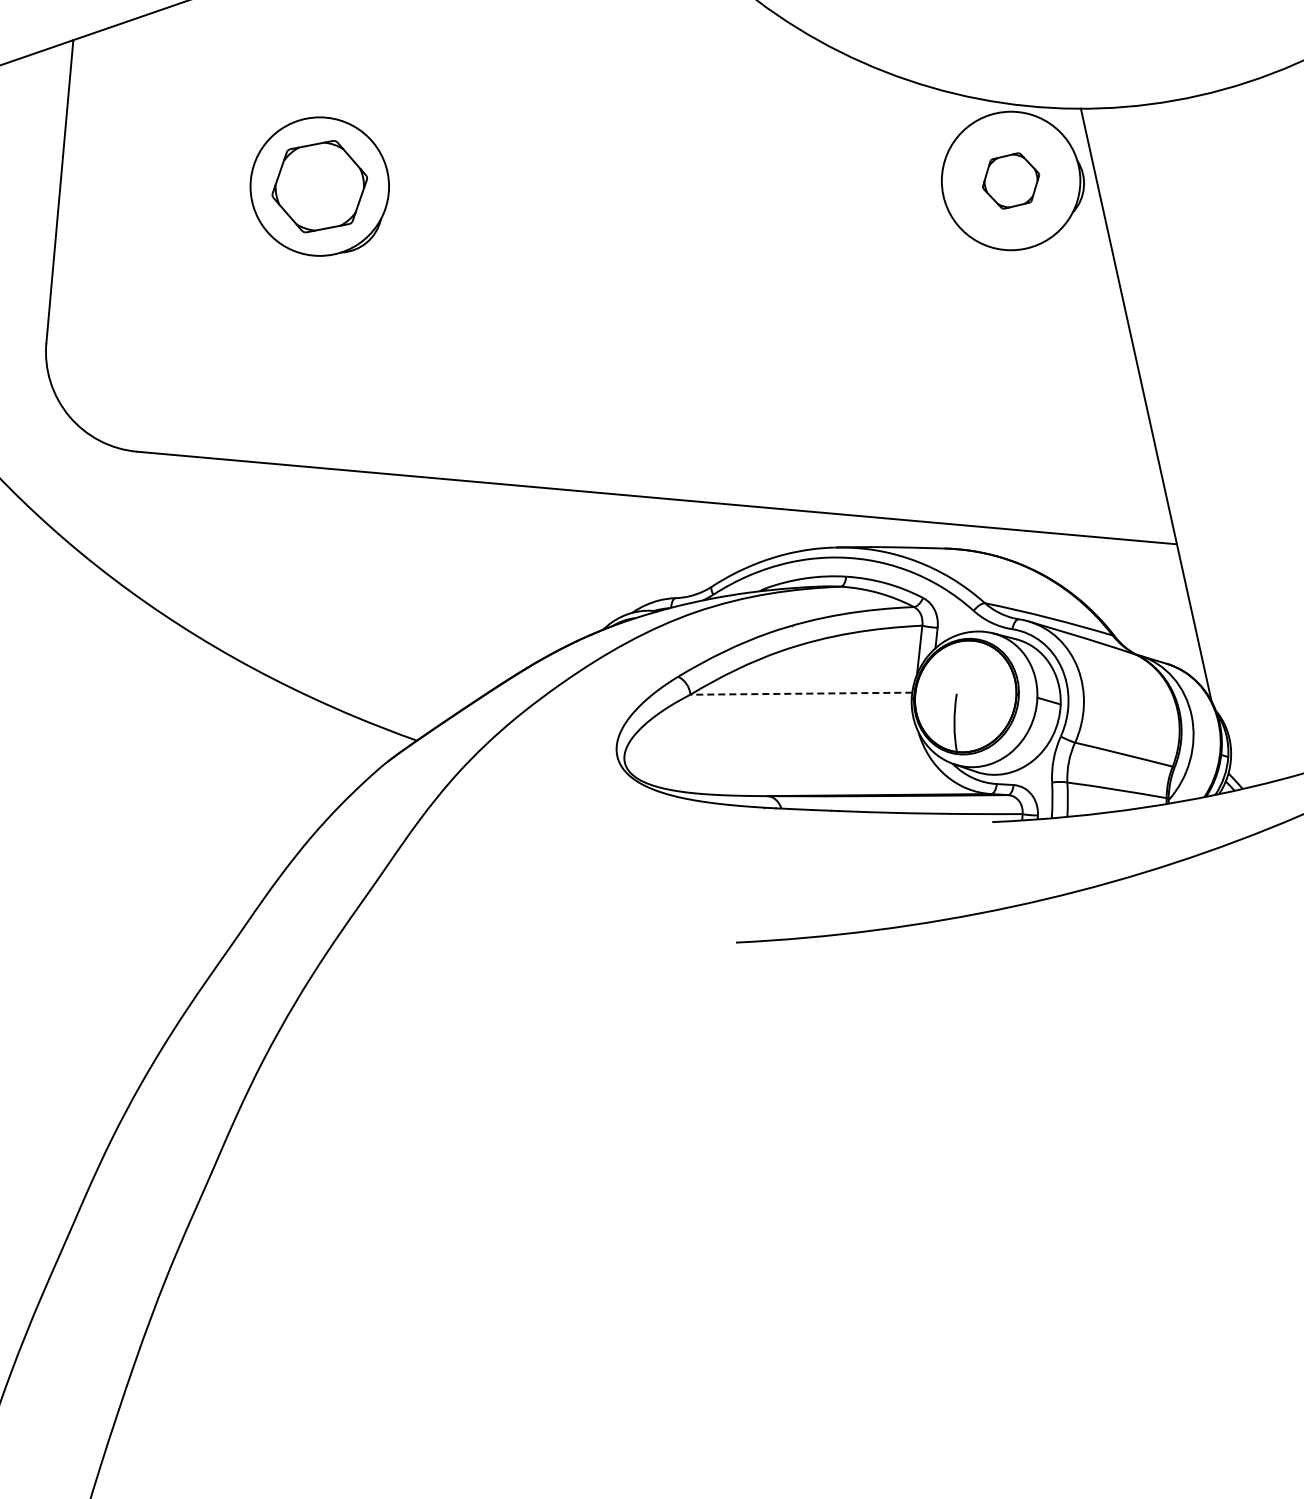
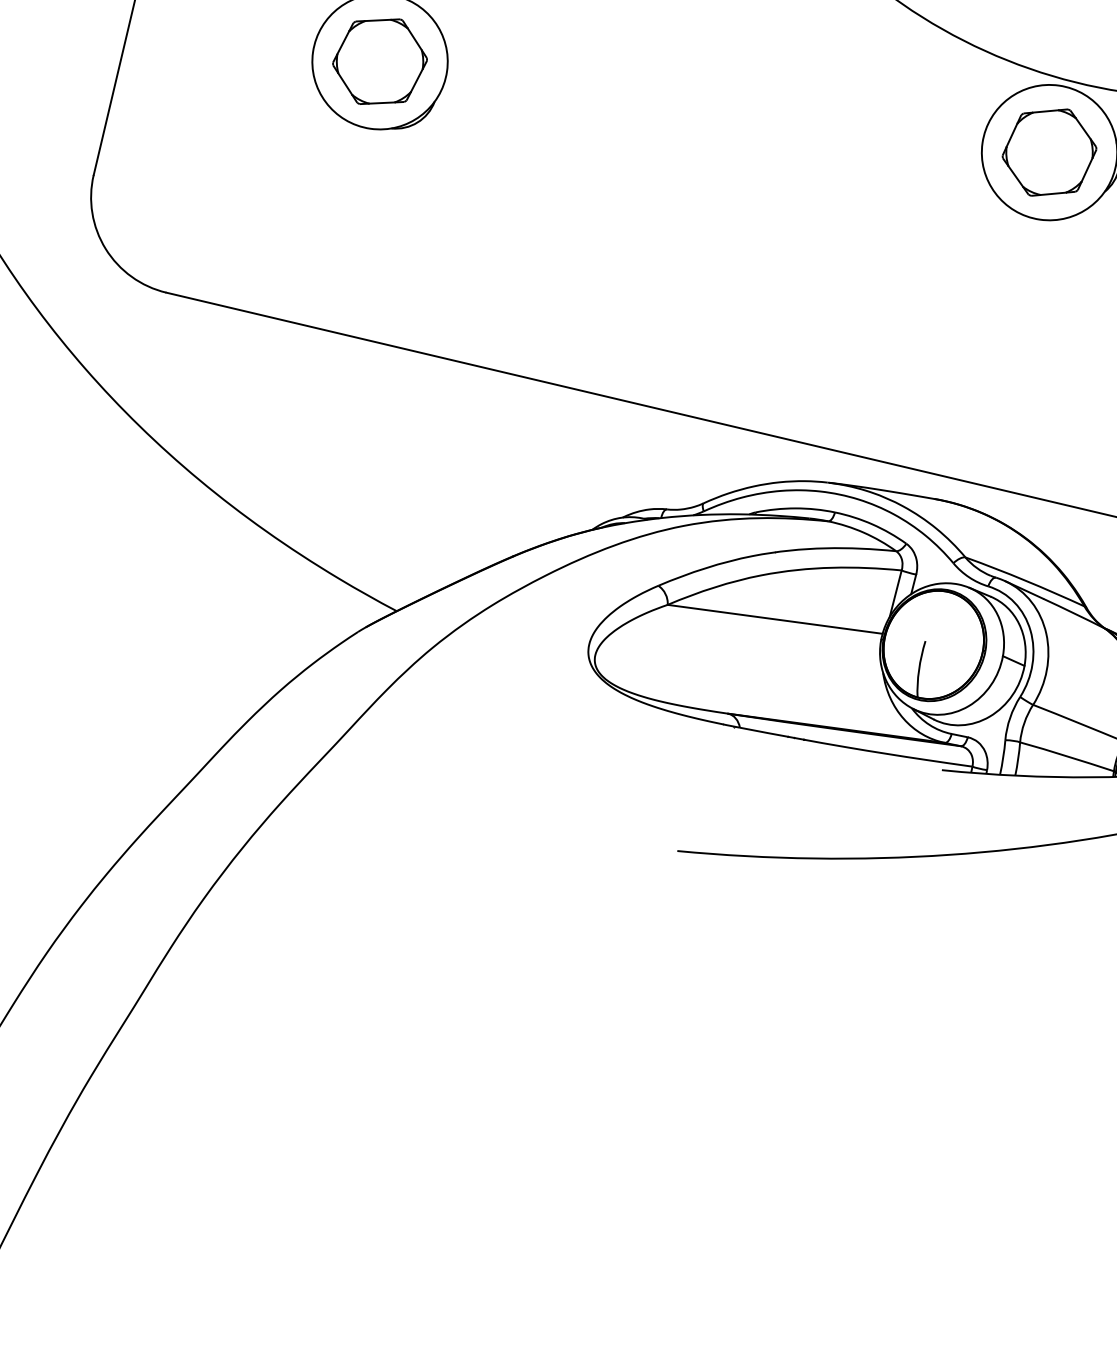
part: (1010, 180) -> (1049, 152), size x1.67
line: (801, 693) -> (775, 619), dashed -> solid

